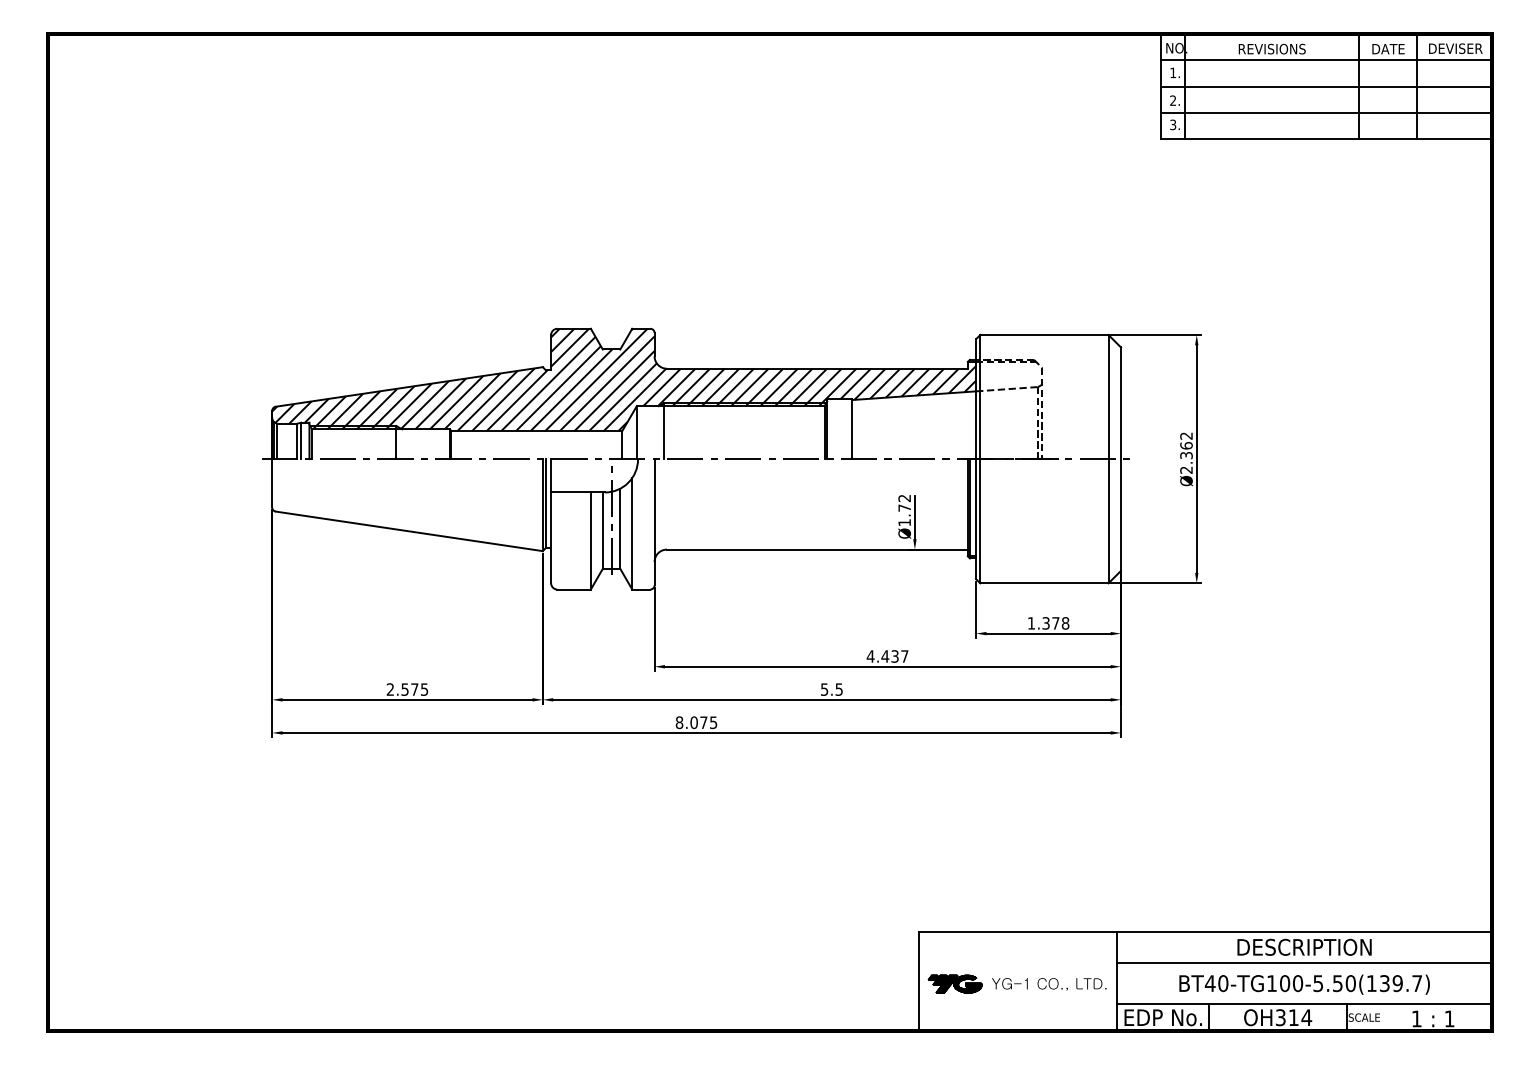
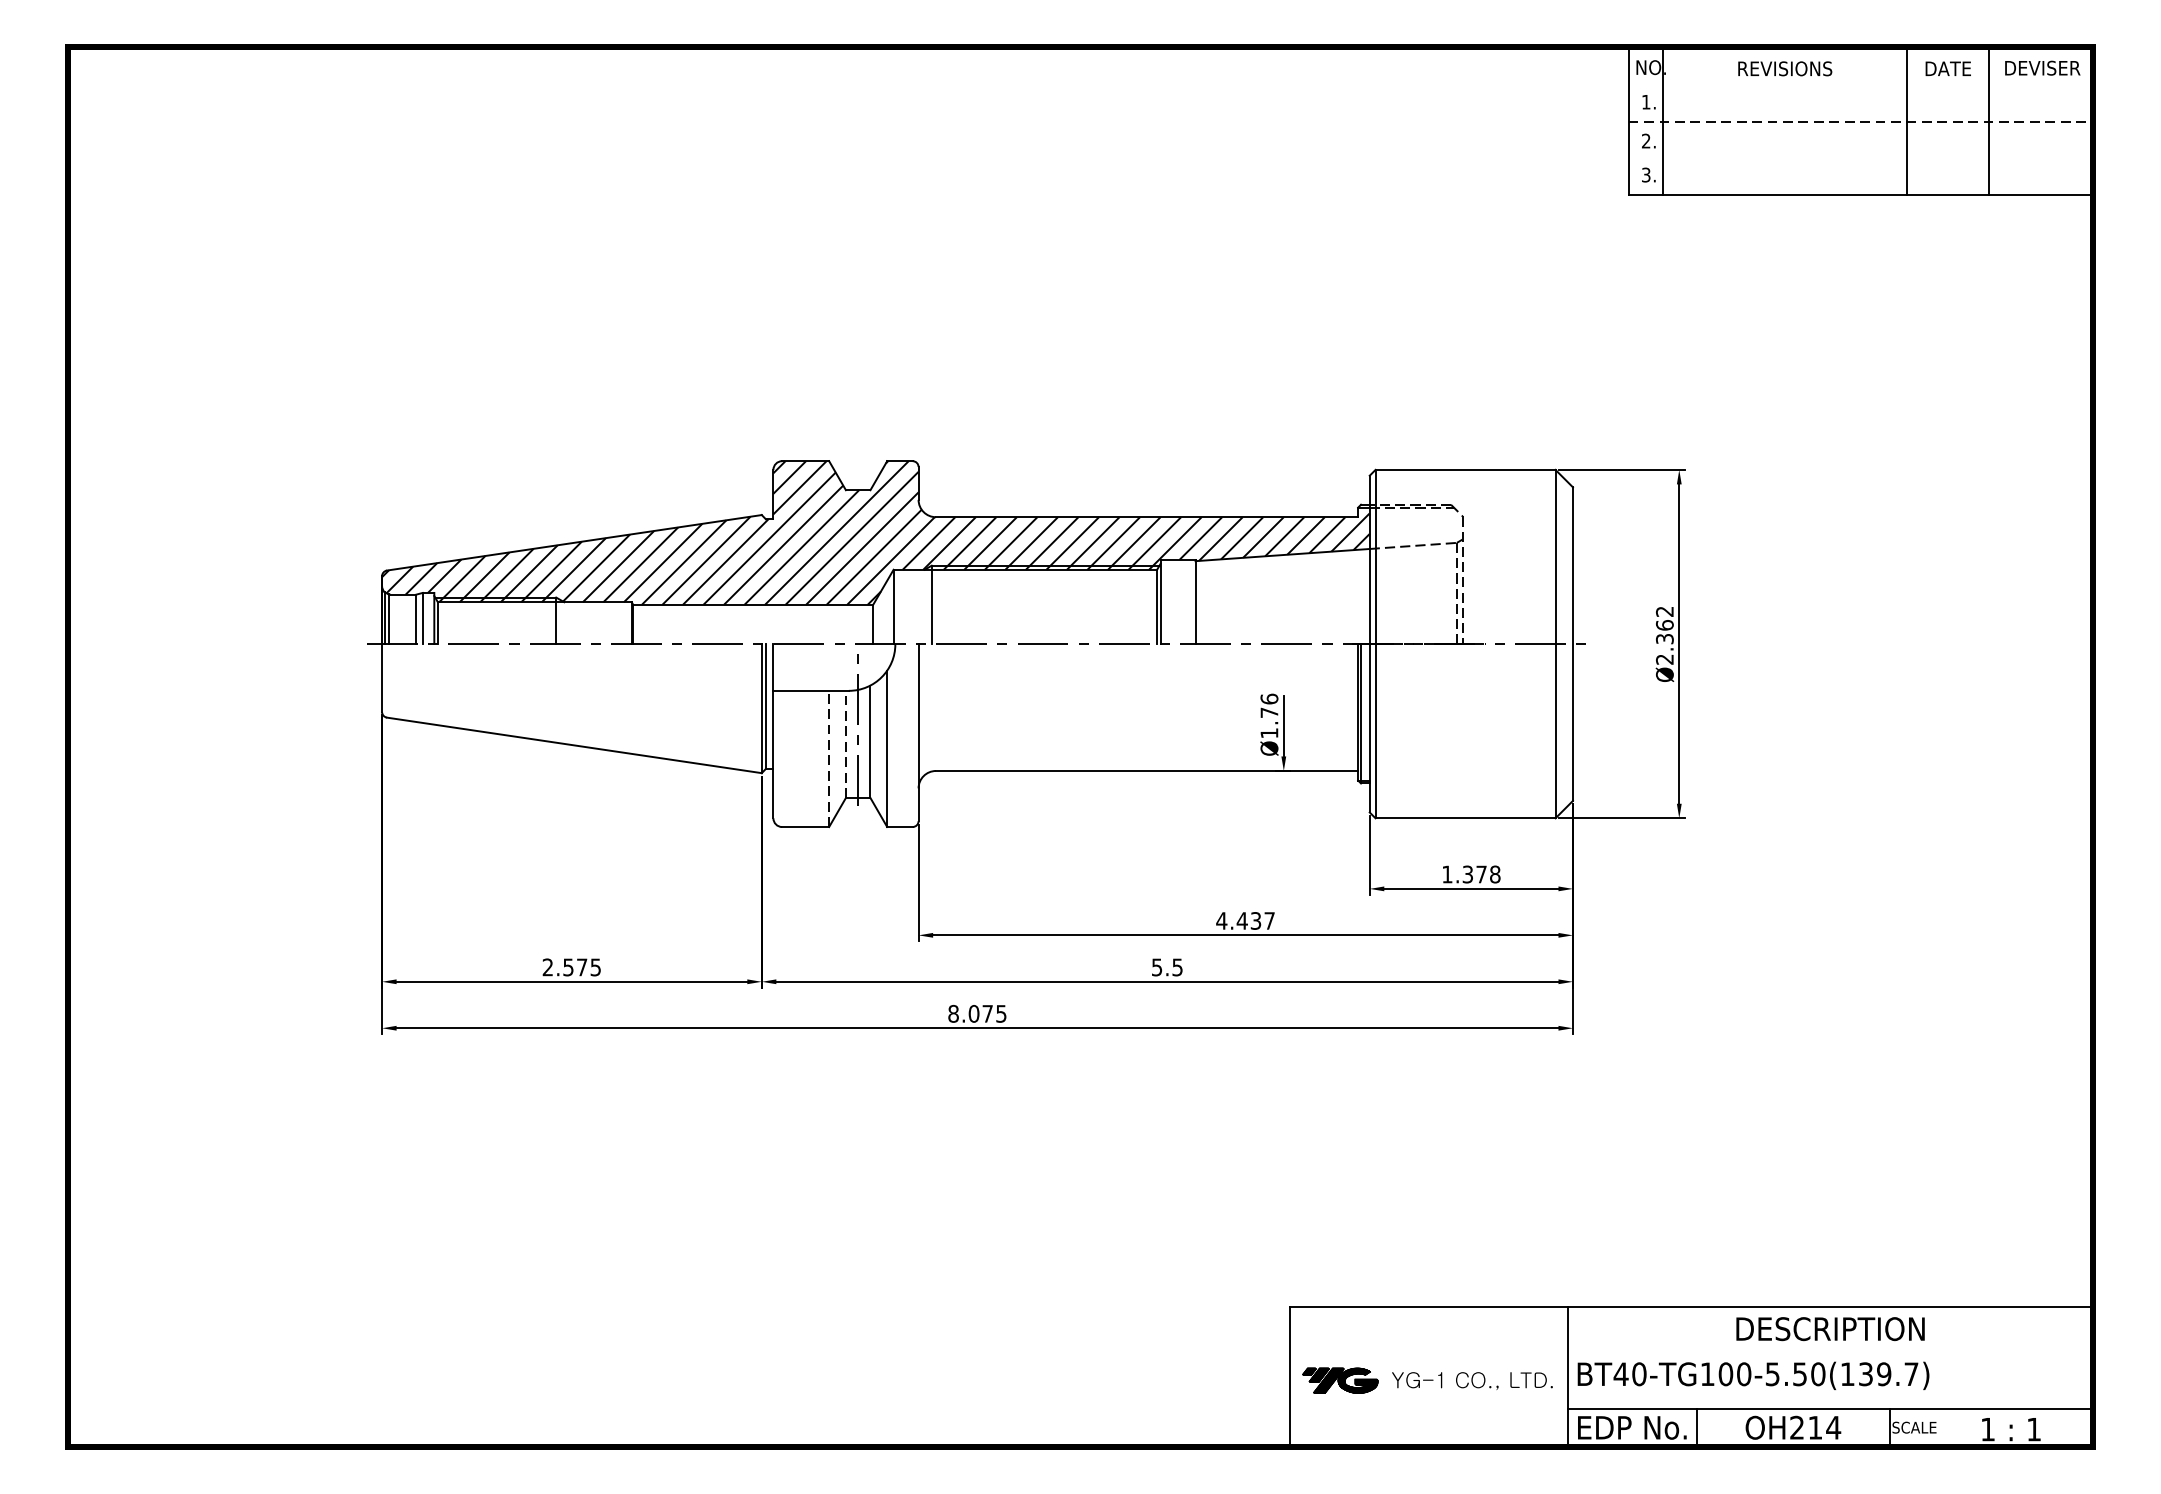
line: (1325, 60) -> (1859, 84), removed
line: (1326, 86) -> (1861, 121), solid -> dashed
line: (1325, 113) -> (1859, 159), removed
text: (904, 498) -> (1269, 699), Ø1.72 -> Ø1.76
line: (602, 530) -> (845, 744), solid -> dashed
line: (590, 541) -> (828, 759), solid -> dashed
line: (1304, 962) -> (1830, 1350), removed
text: (1304, 984) -> (1753, 1375), moved
text: (1280, 1017) -> (1796, 1427), OH314 -> OH214

